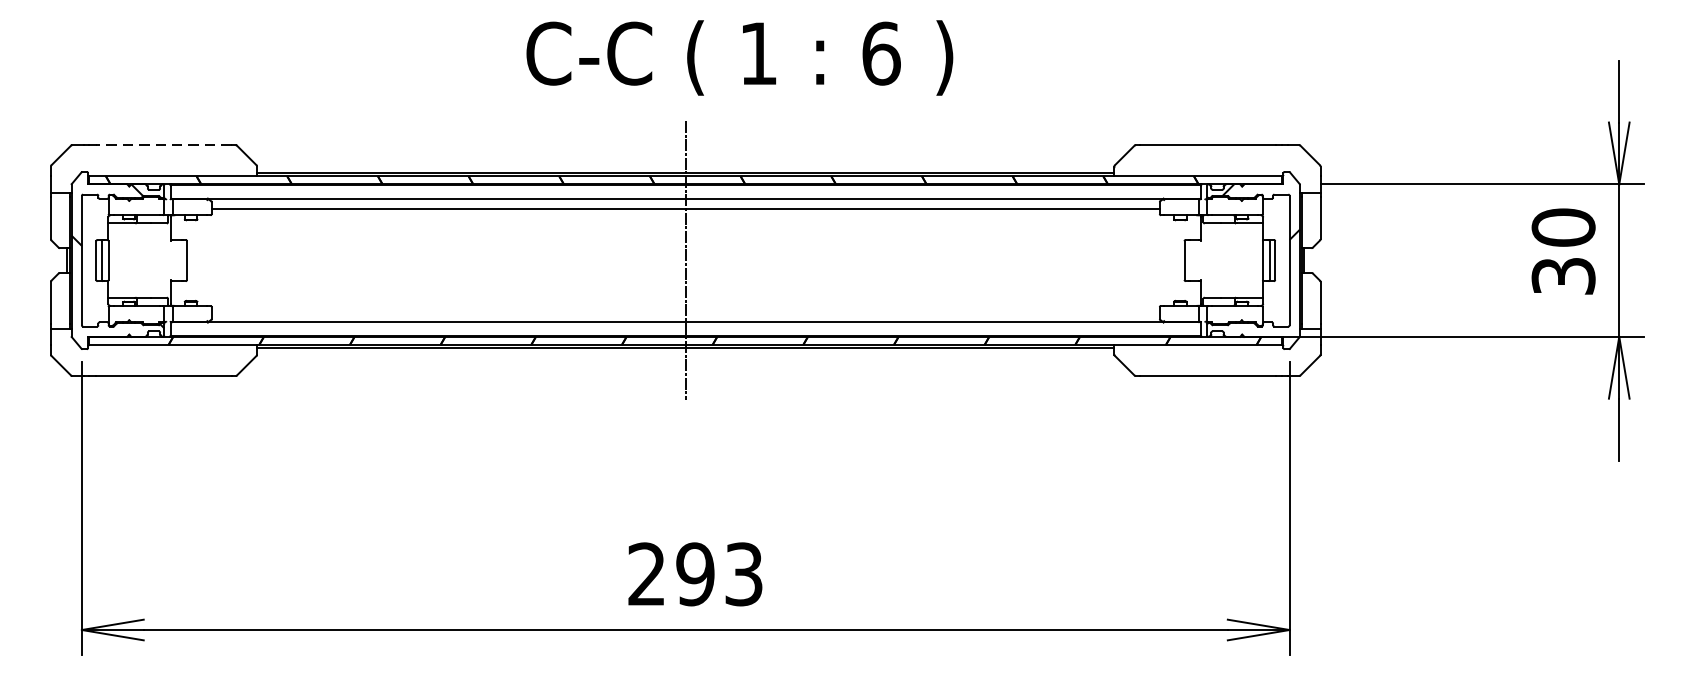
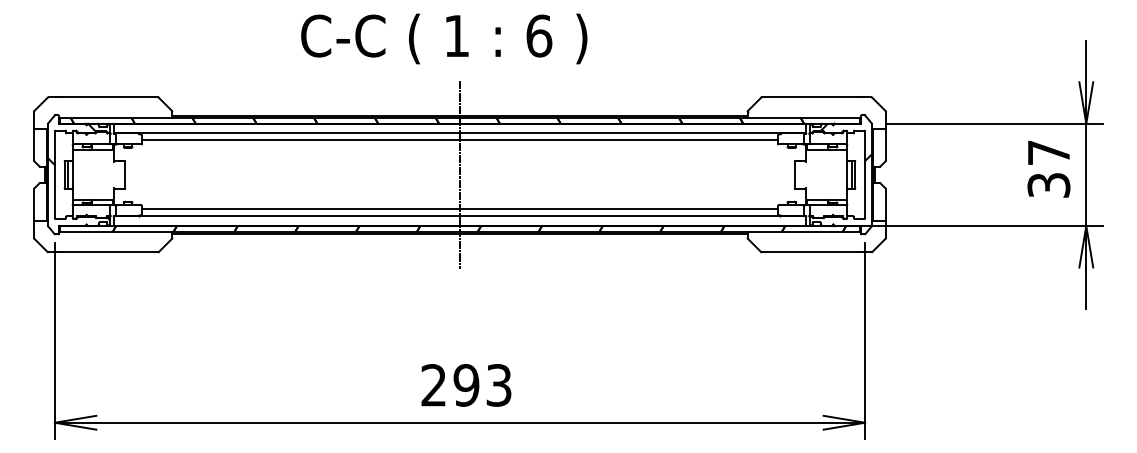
text: (740, 57) -> (444, 38), moved
line: (163, 145) -> (109, 97), dashed -> solid
text: (1562, 227) -> (1048, 152), 30 -> 37
line: (685, 312) -> (459, 209), added

